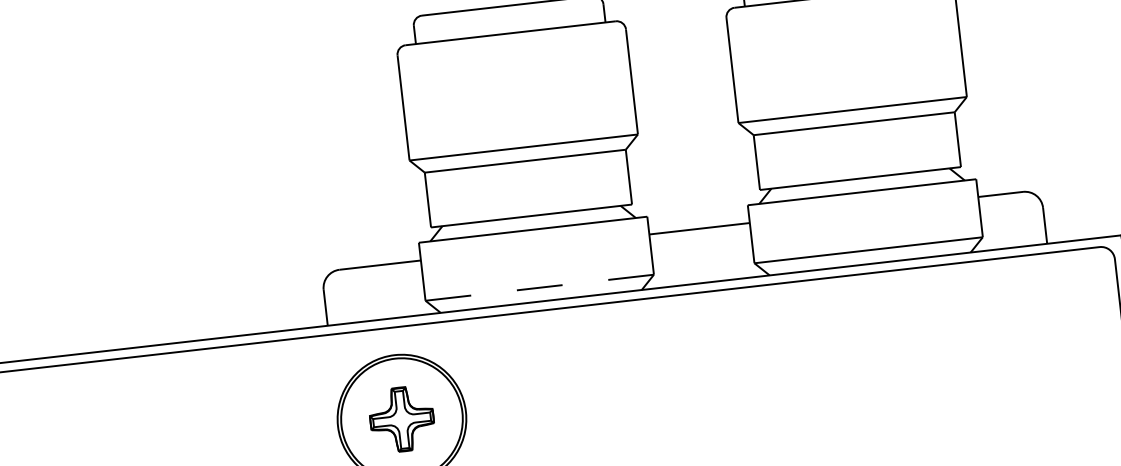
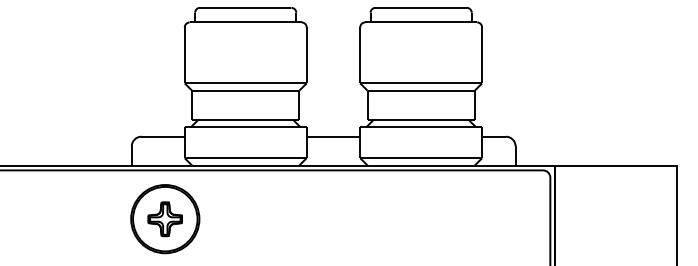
line: (539, 288) -> (245, 158), dashed -> solid

